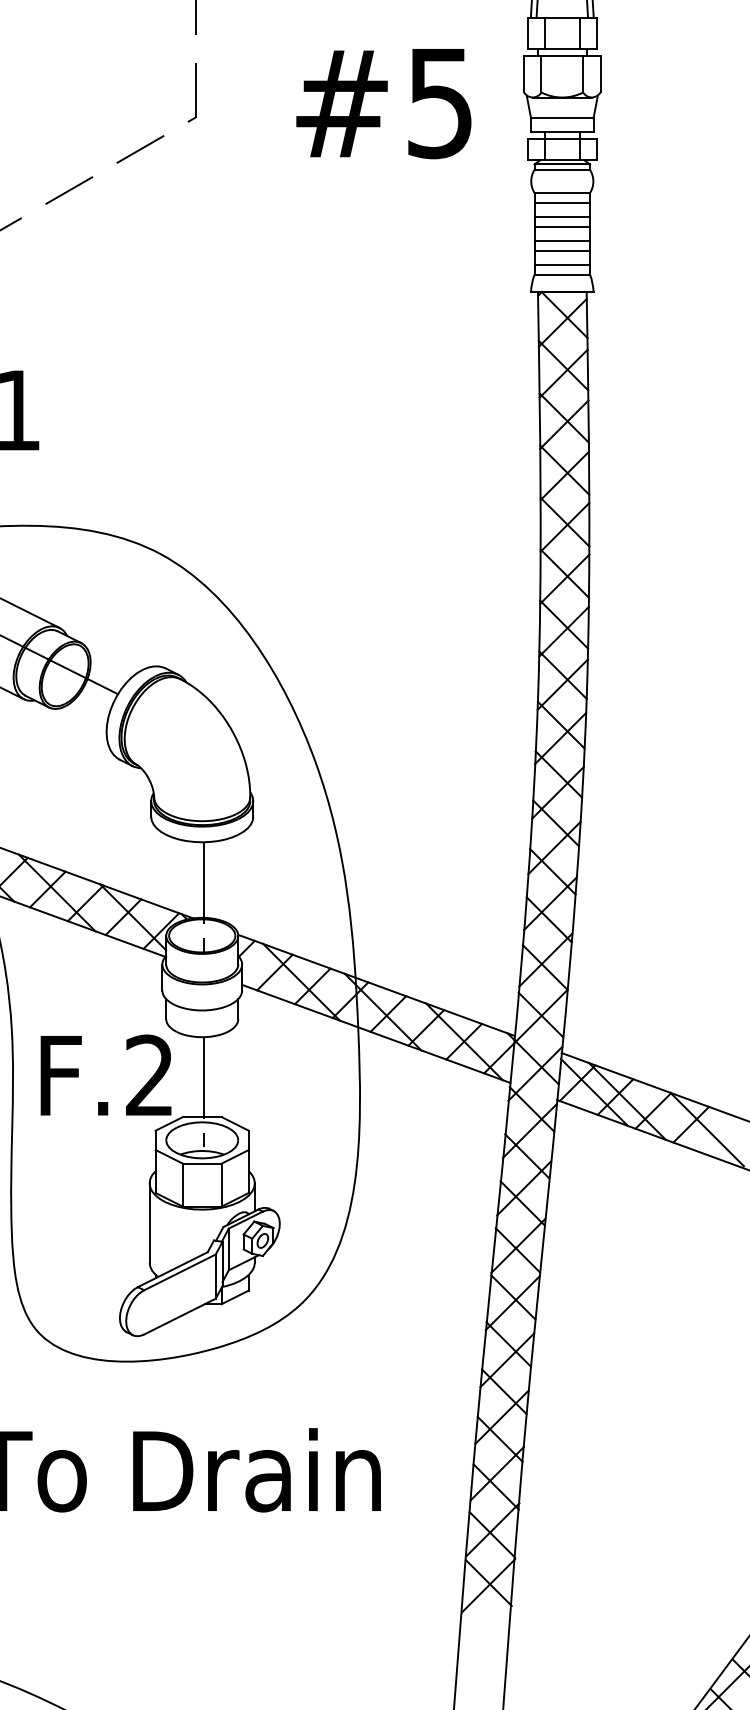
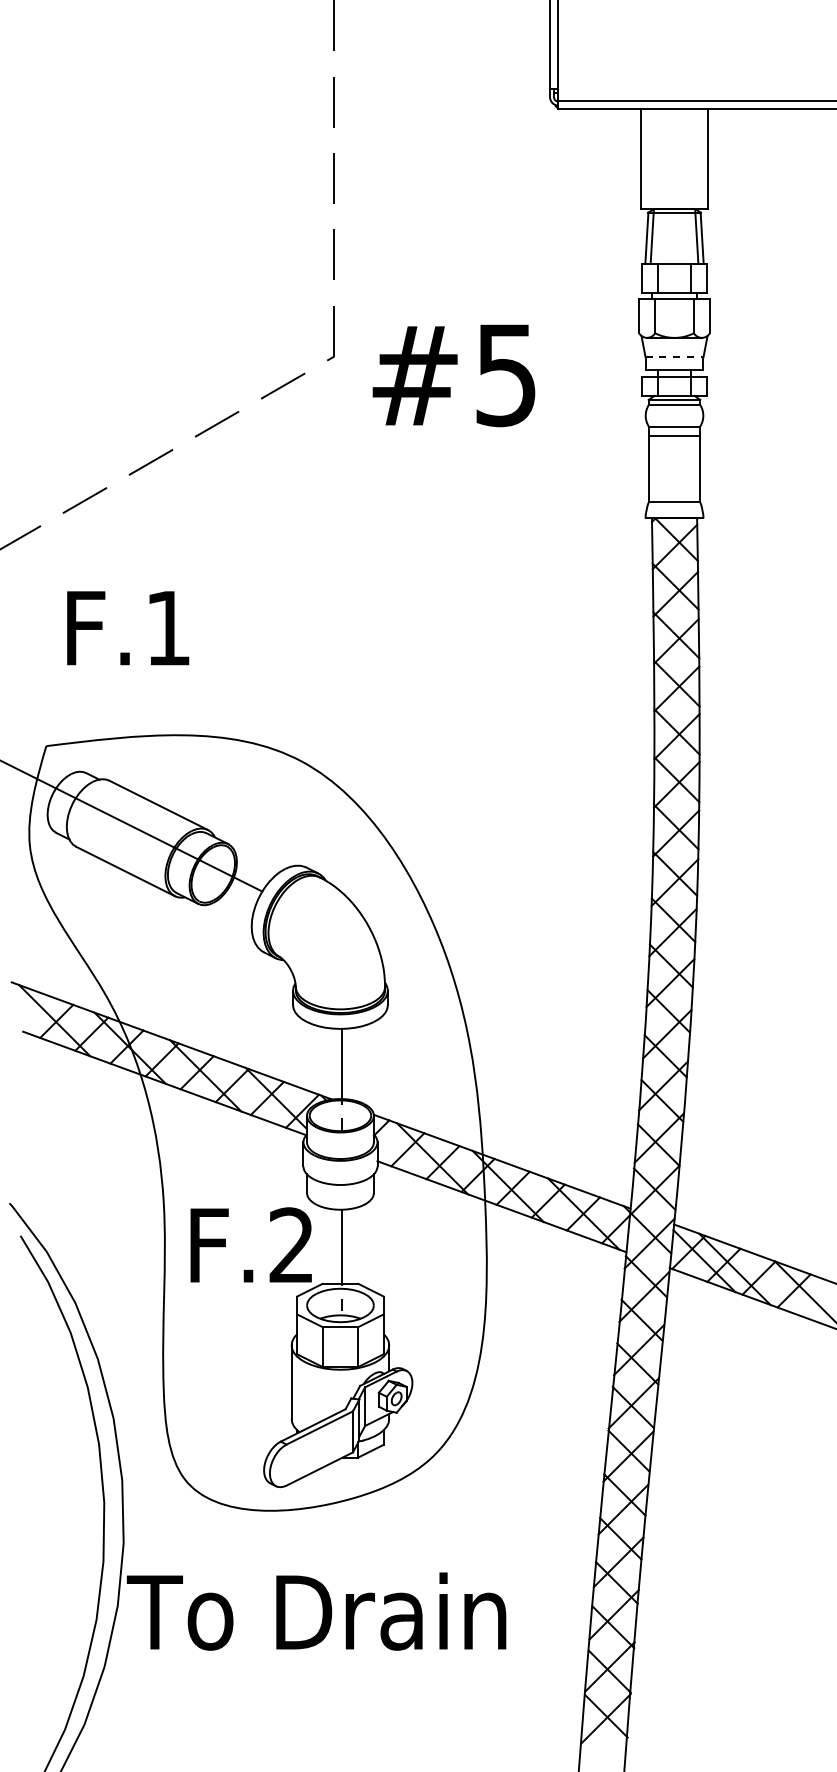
text: (383, 103) -> (453, 375), moved
line: (562, 118) -> (674, 357), solid -> dashed
line: (562, 216) -> (674, 448), removed
line: (562, 227) -> (674, 458), removed
line: (562, 240) -> (674, 470), removed
line: (562, 251) -> (674, 480), removed
line: (562, 265) -> (674, 493), removed

